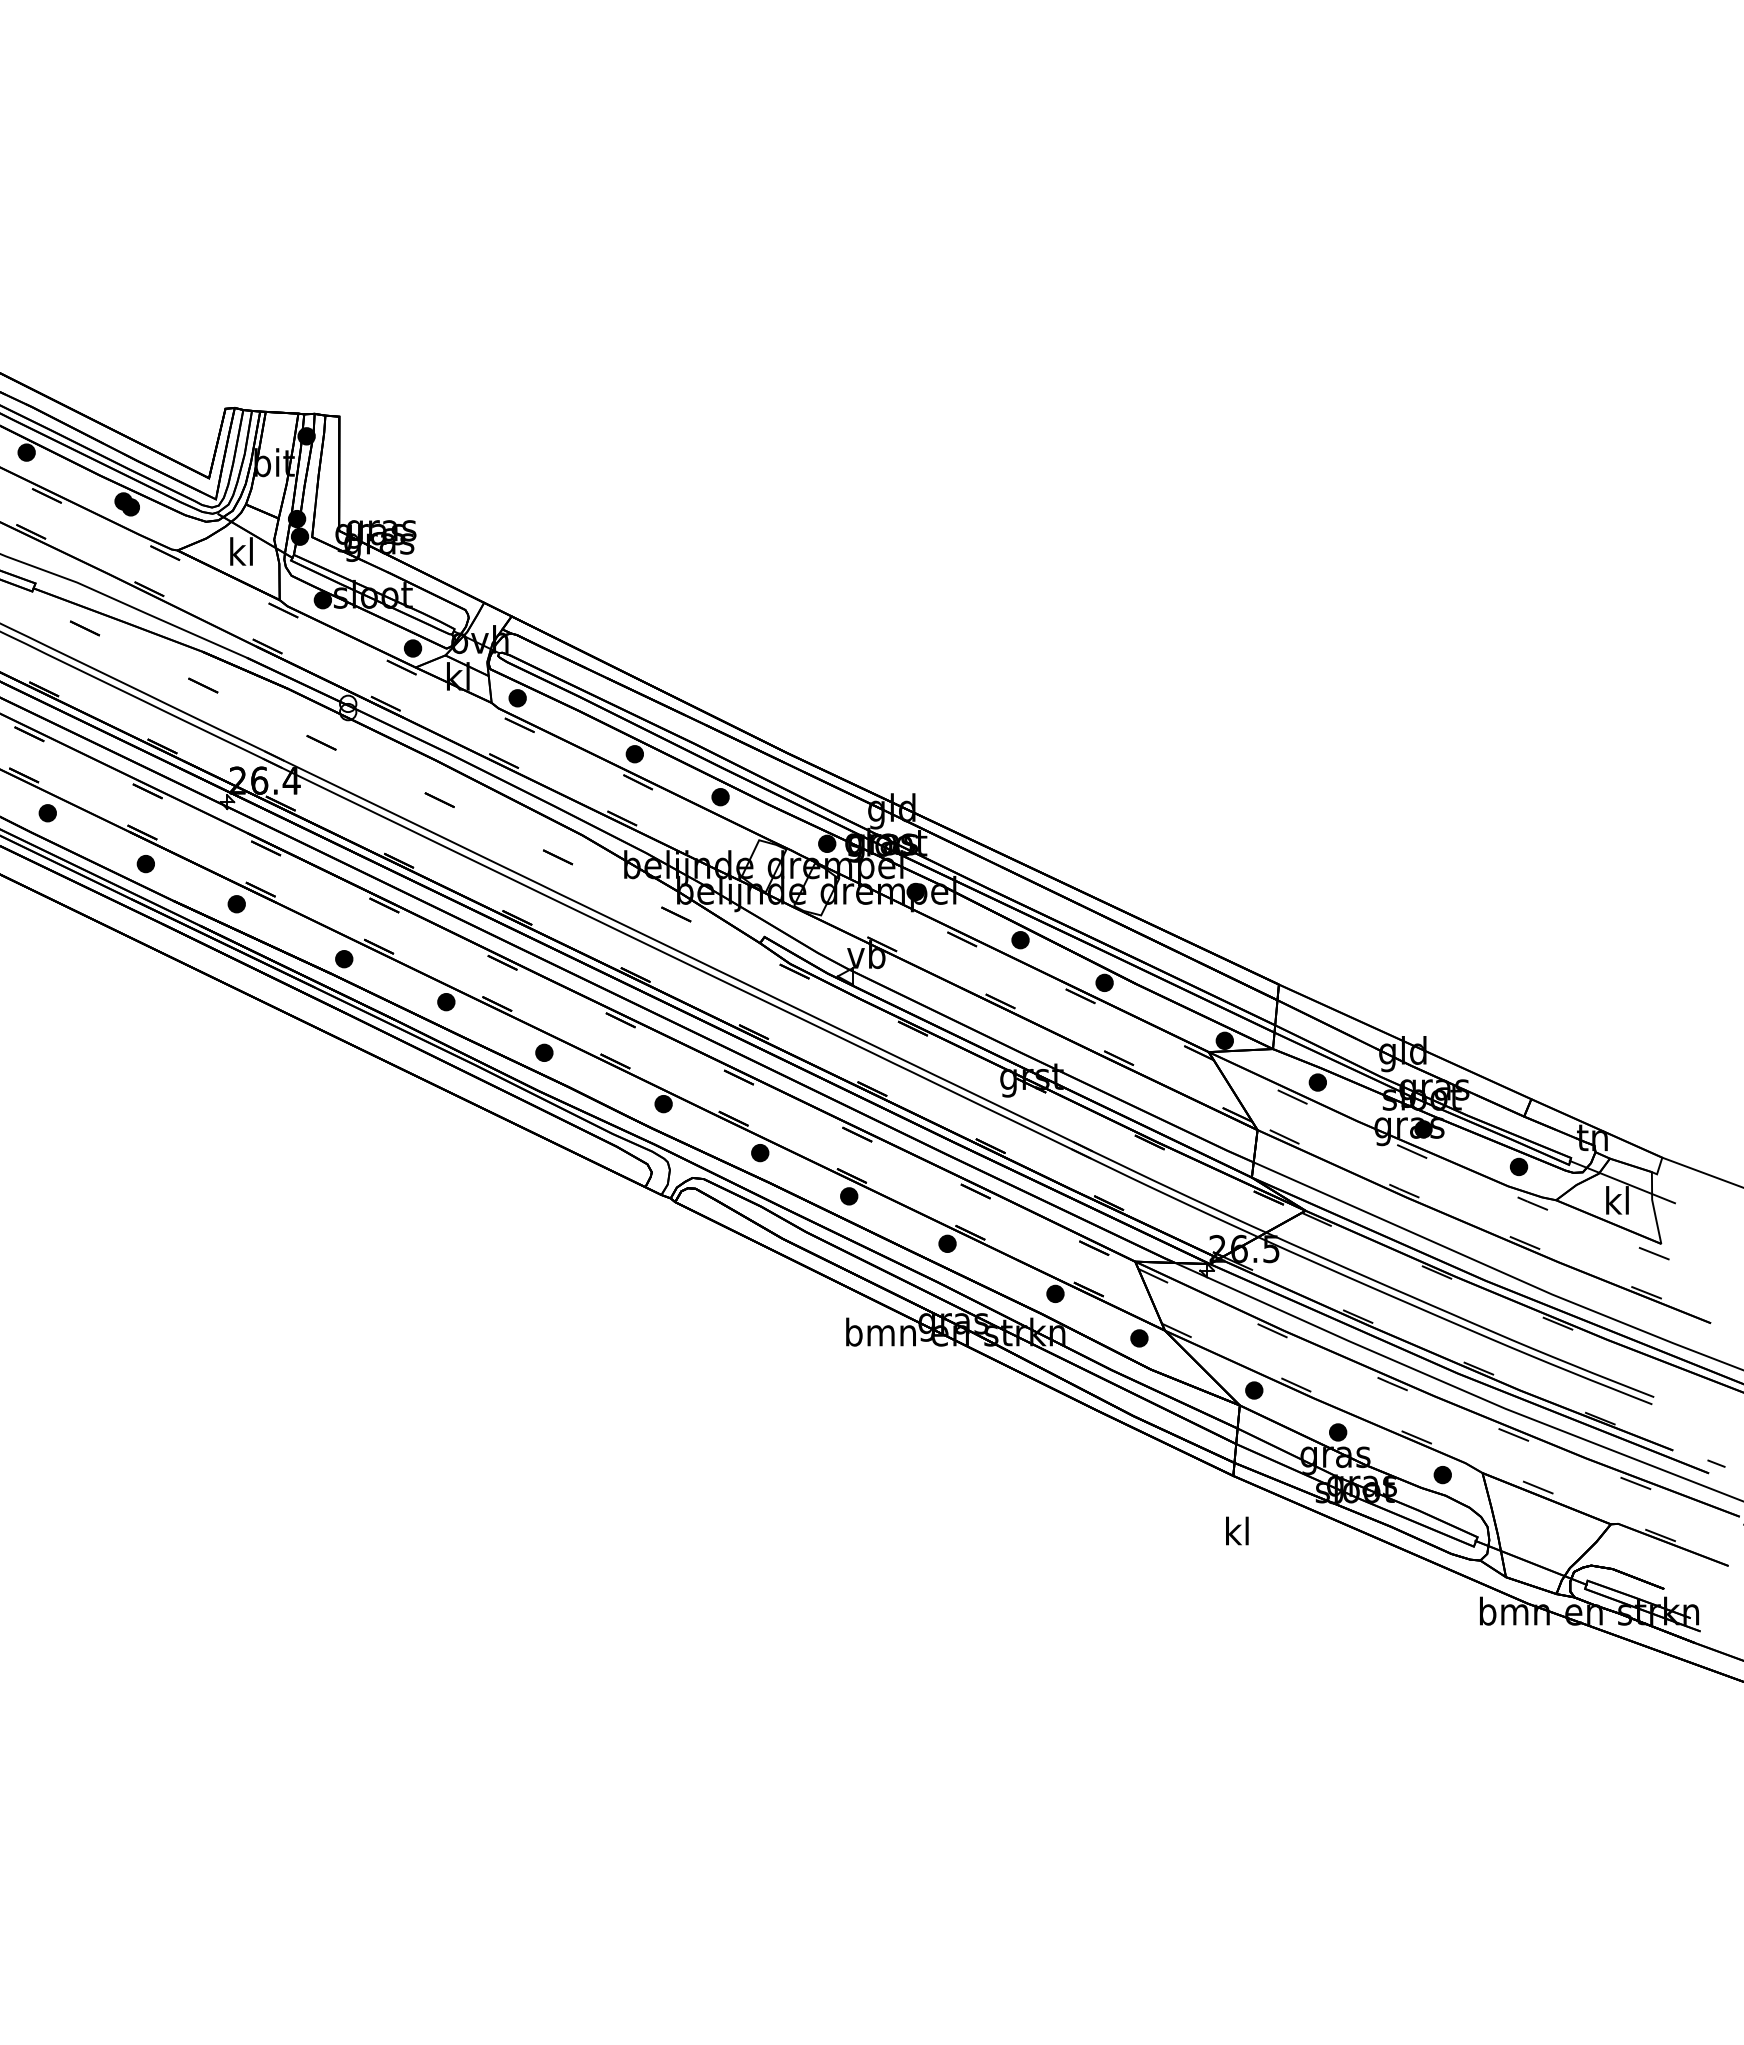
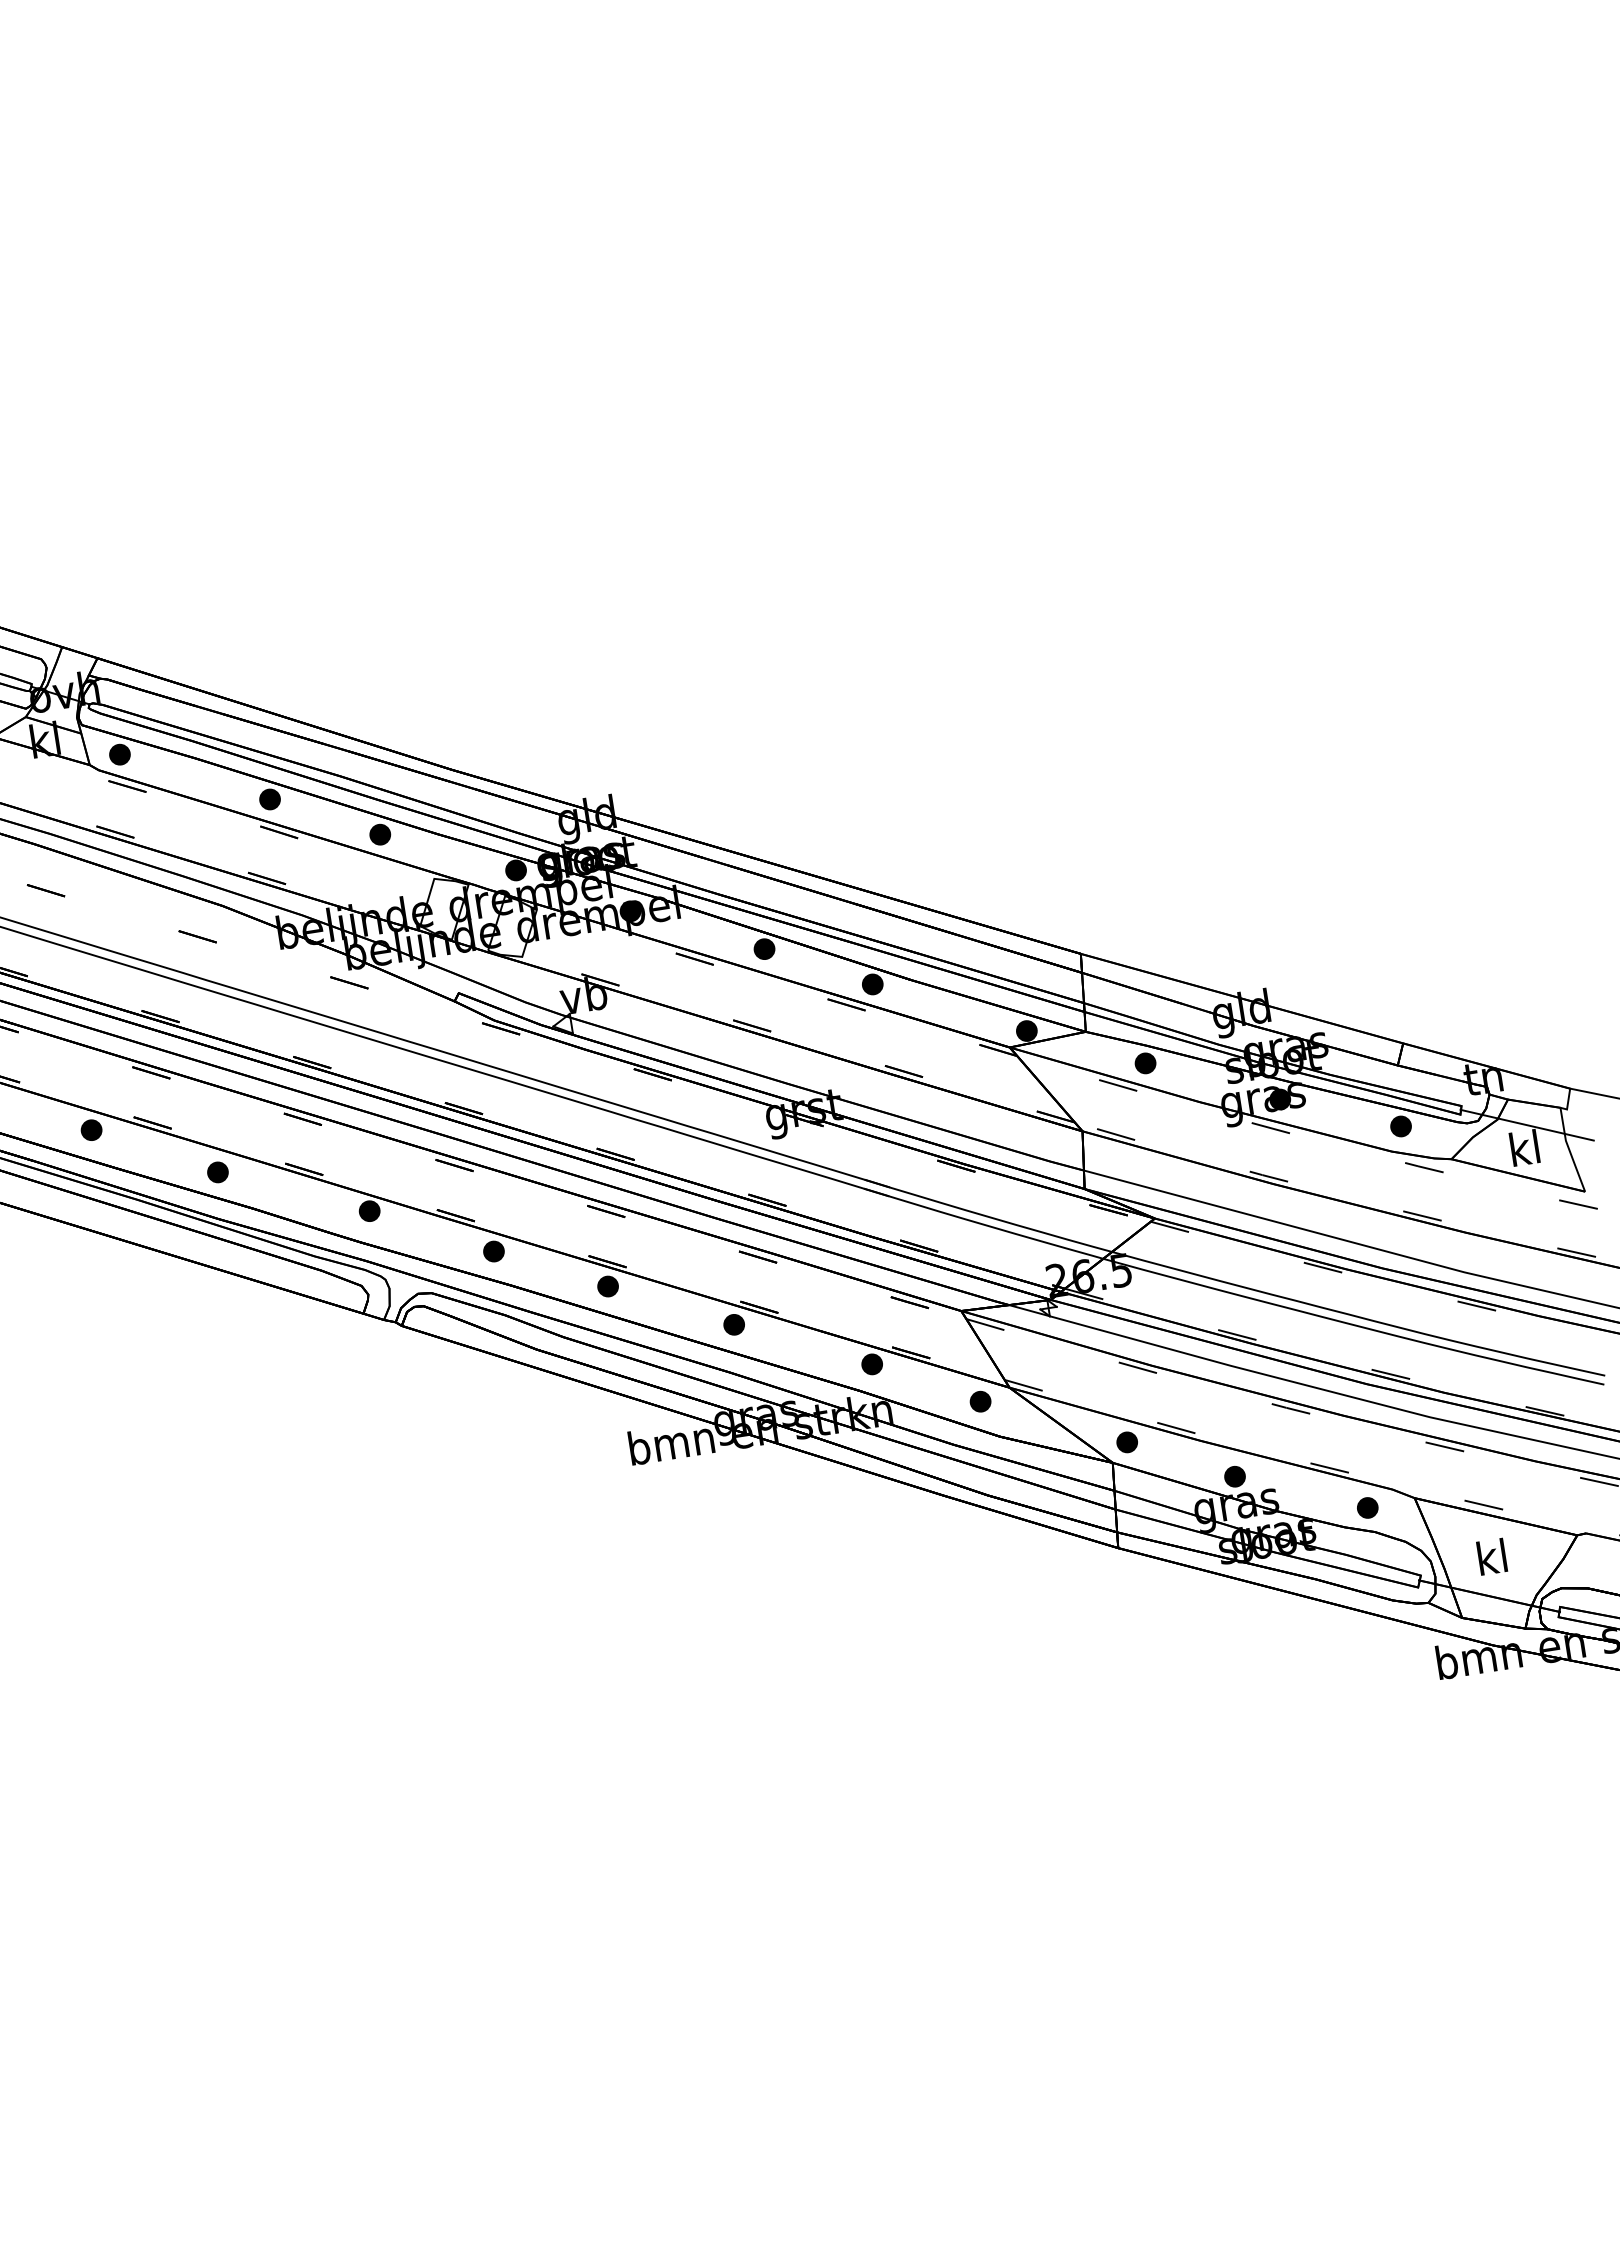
text: (1237, 1530) -> (1492, 1556), moved

